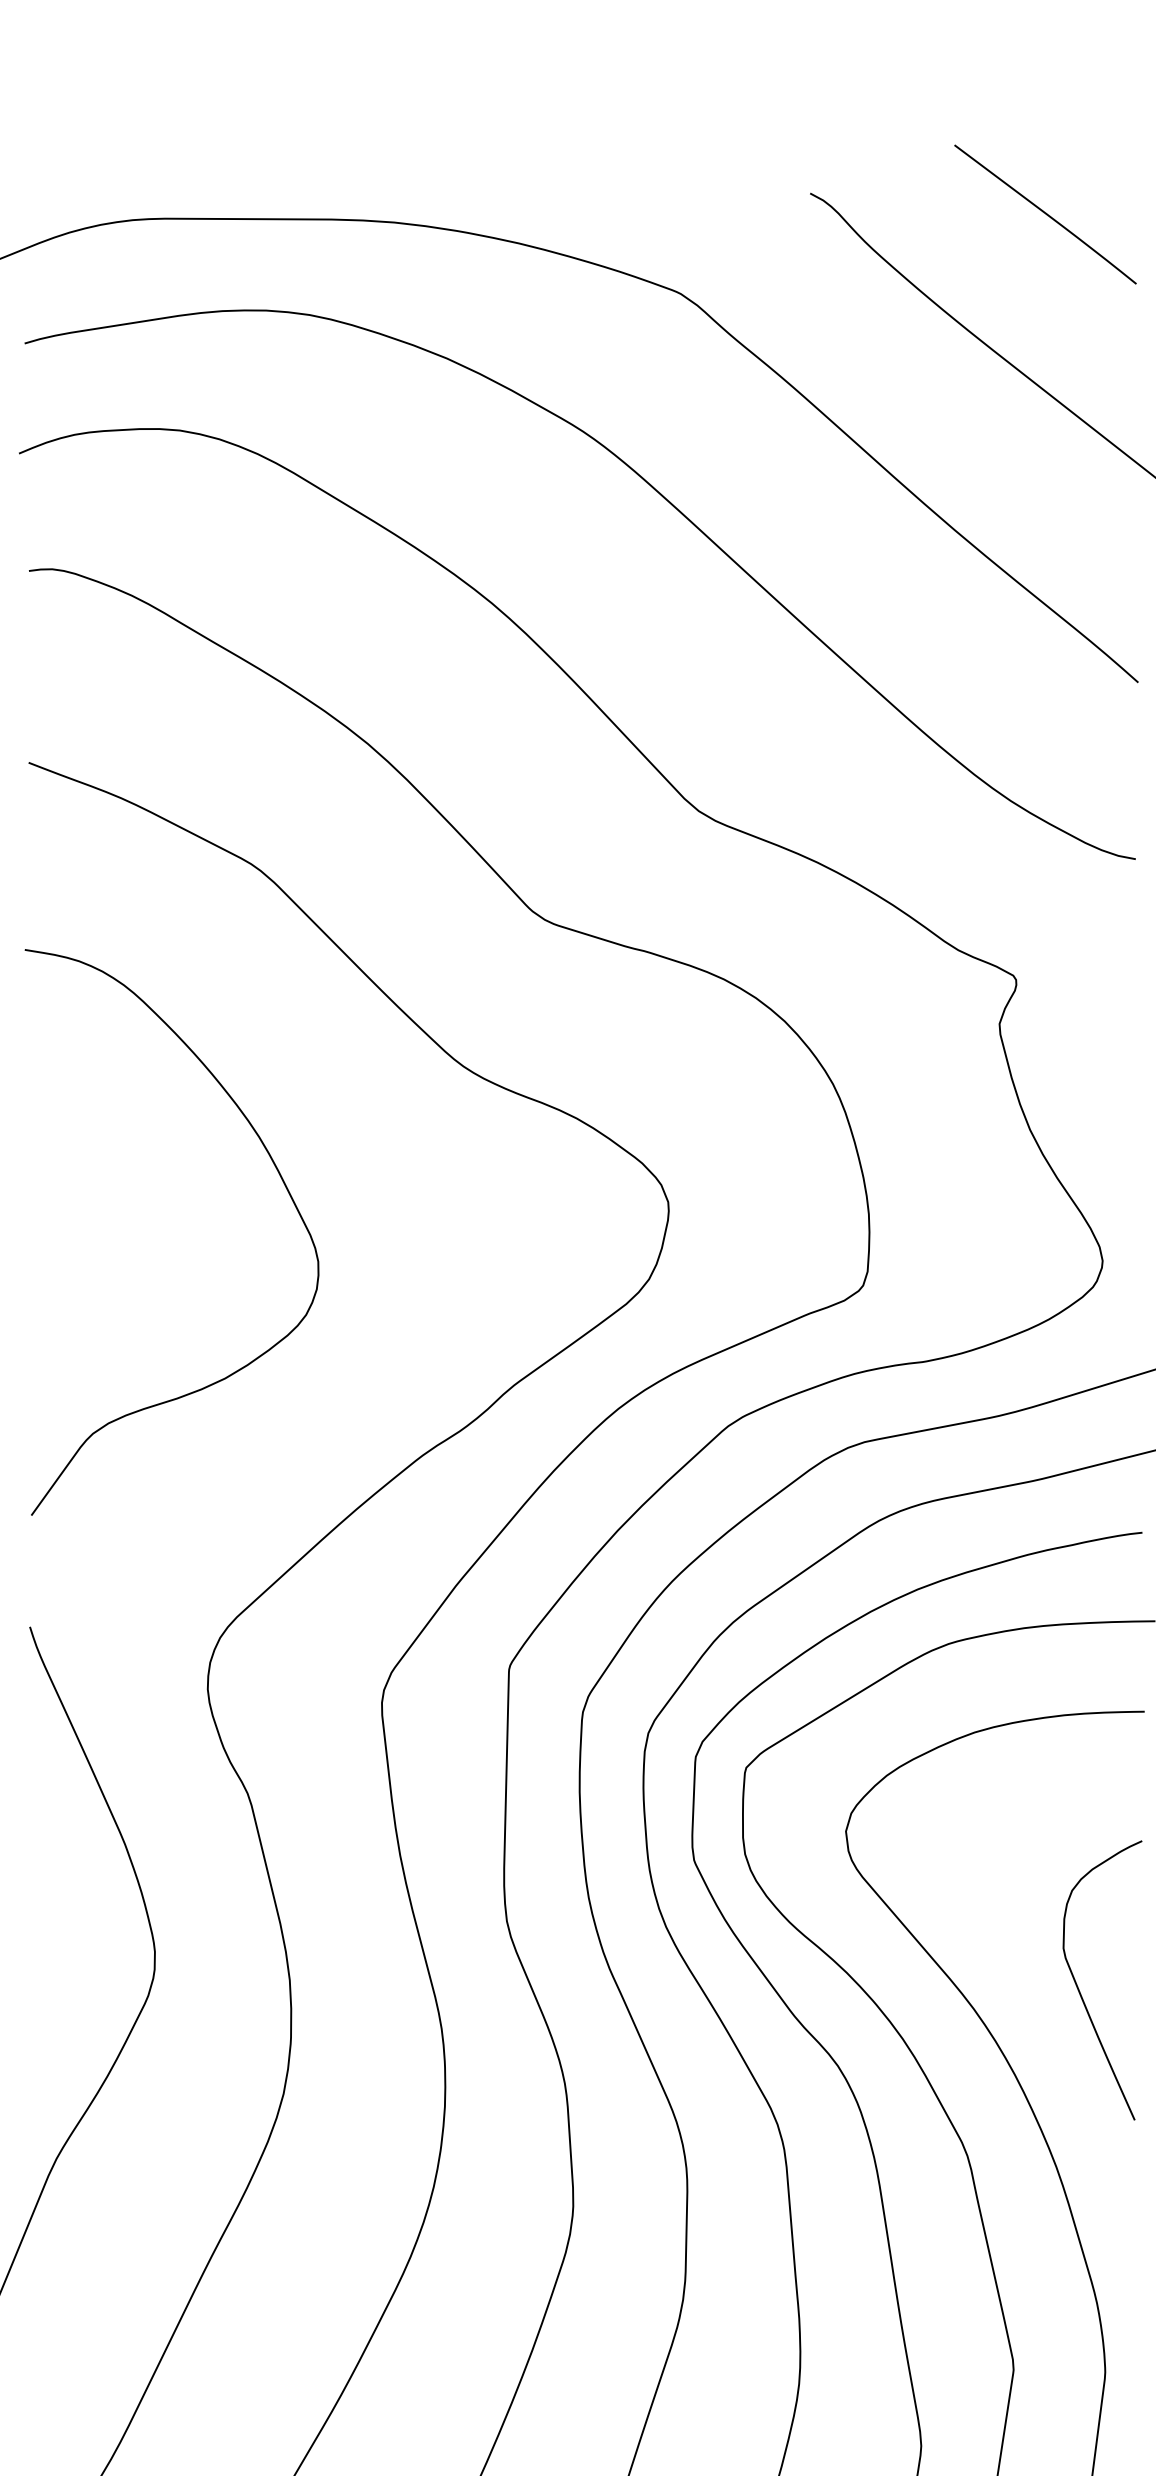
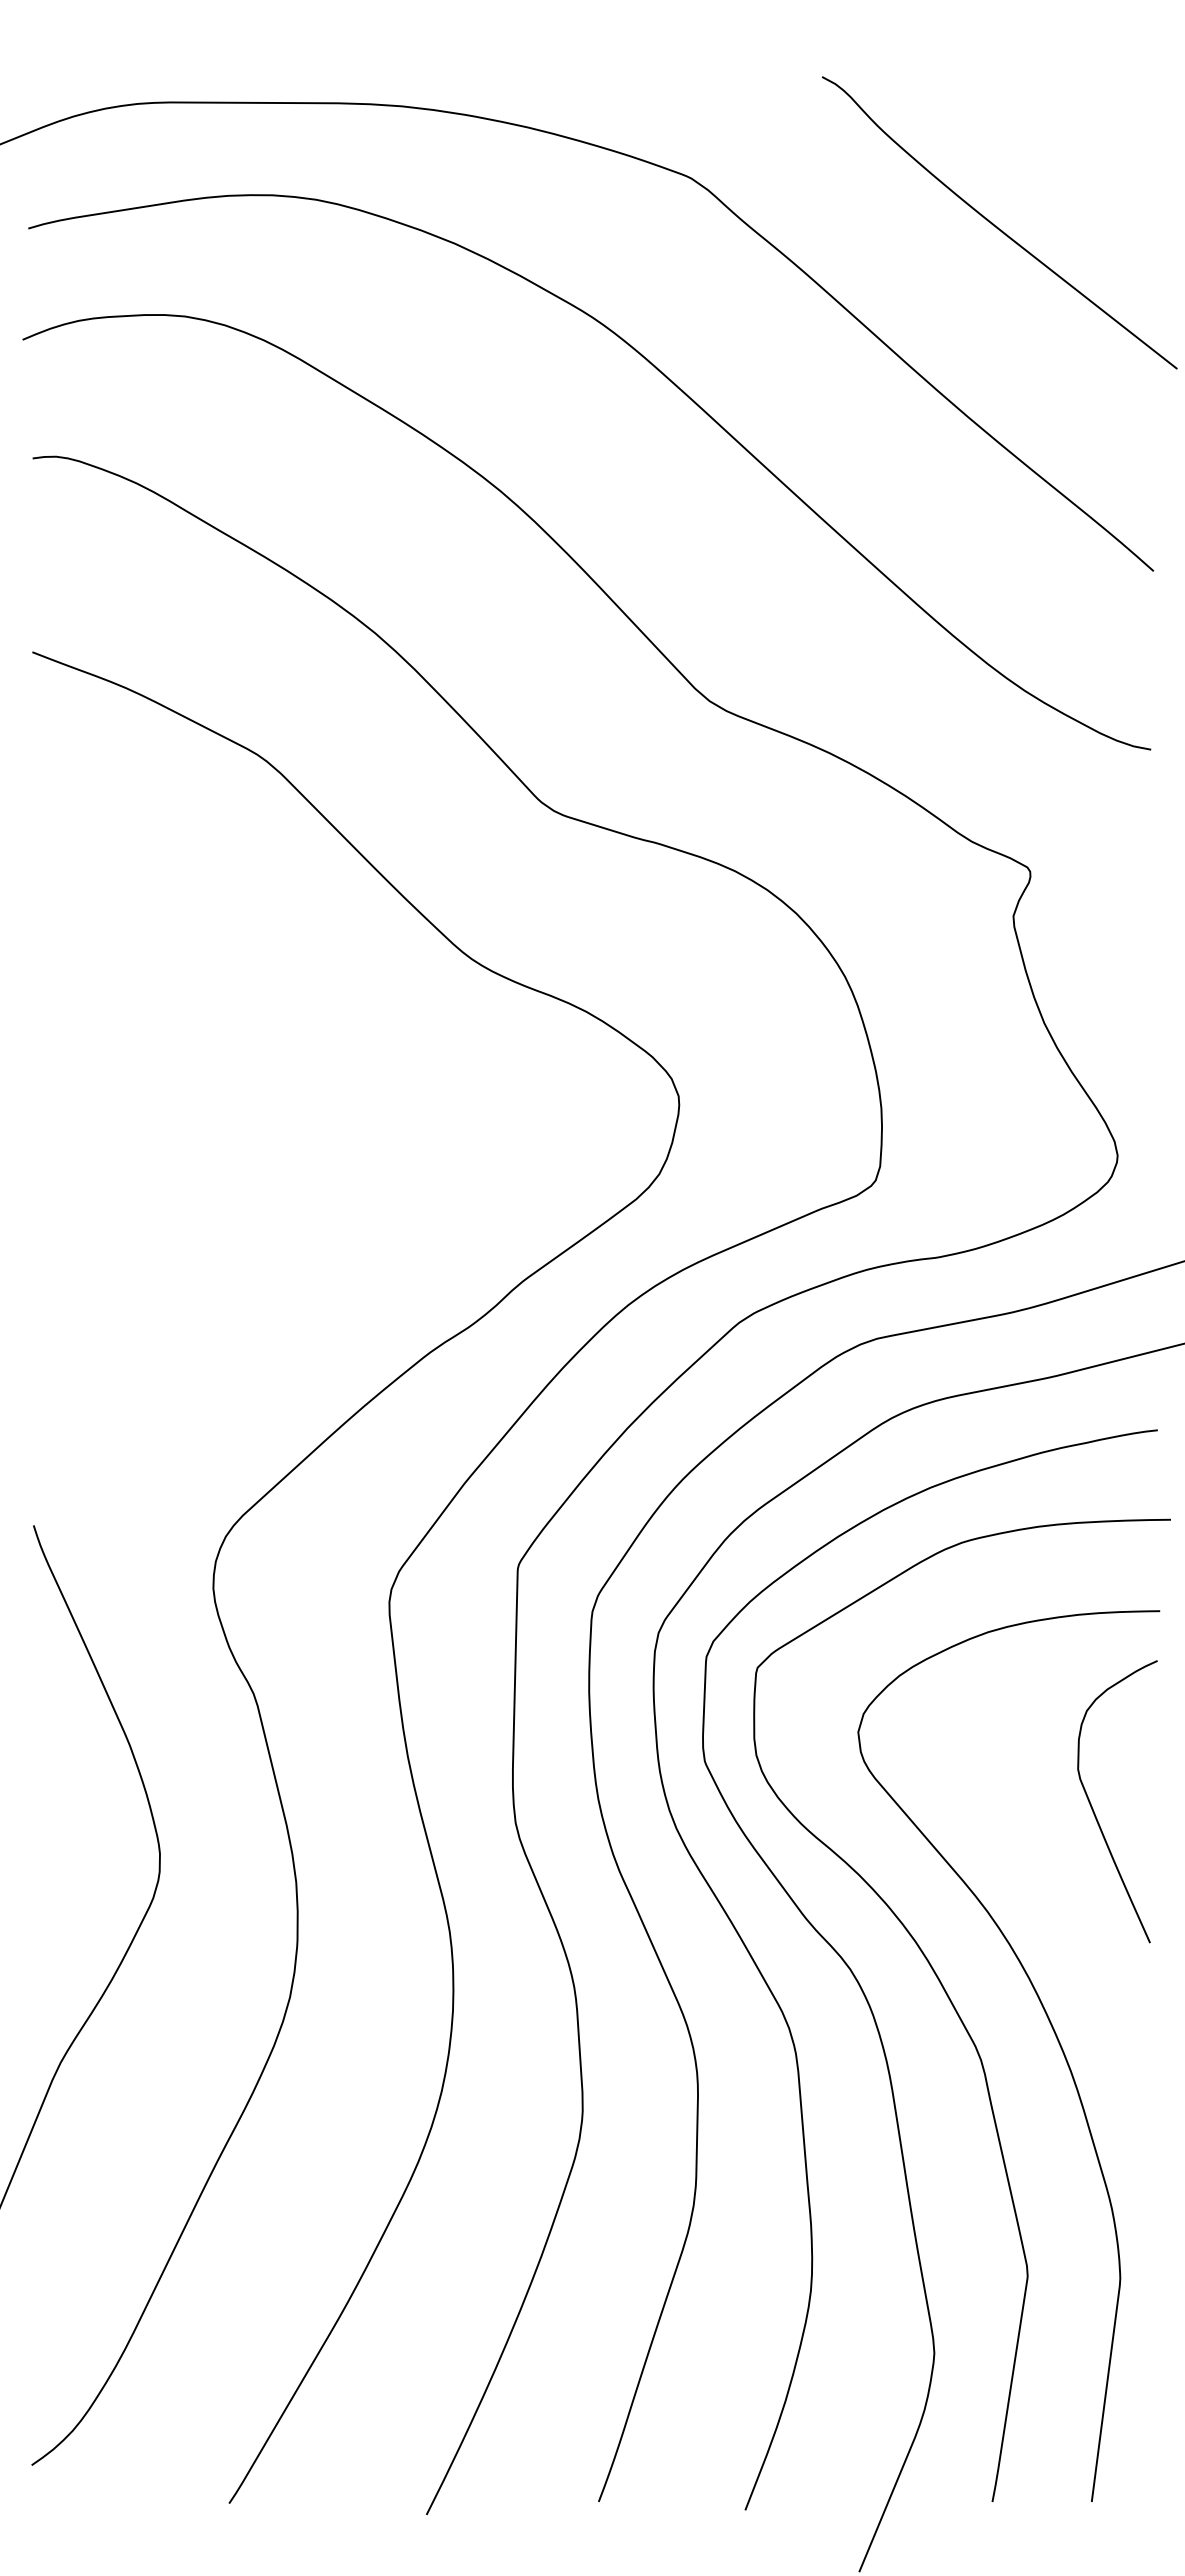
curve: (1045, 213) -> (1059, 97), removed
curve: (276, 1169) -> (282, 1063), removed
curve: (1078, 1987) -> (1093, 1808), moved

